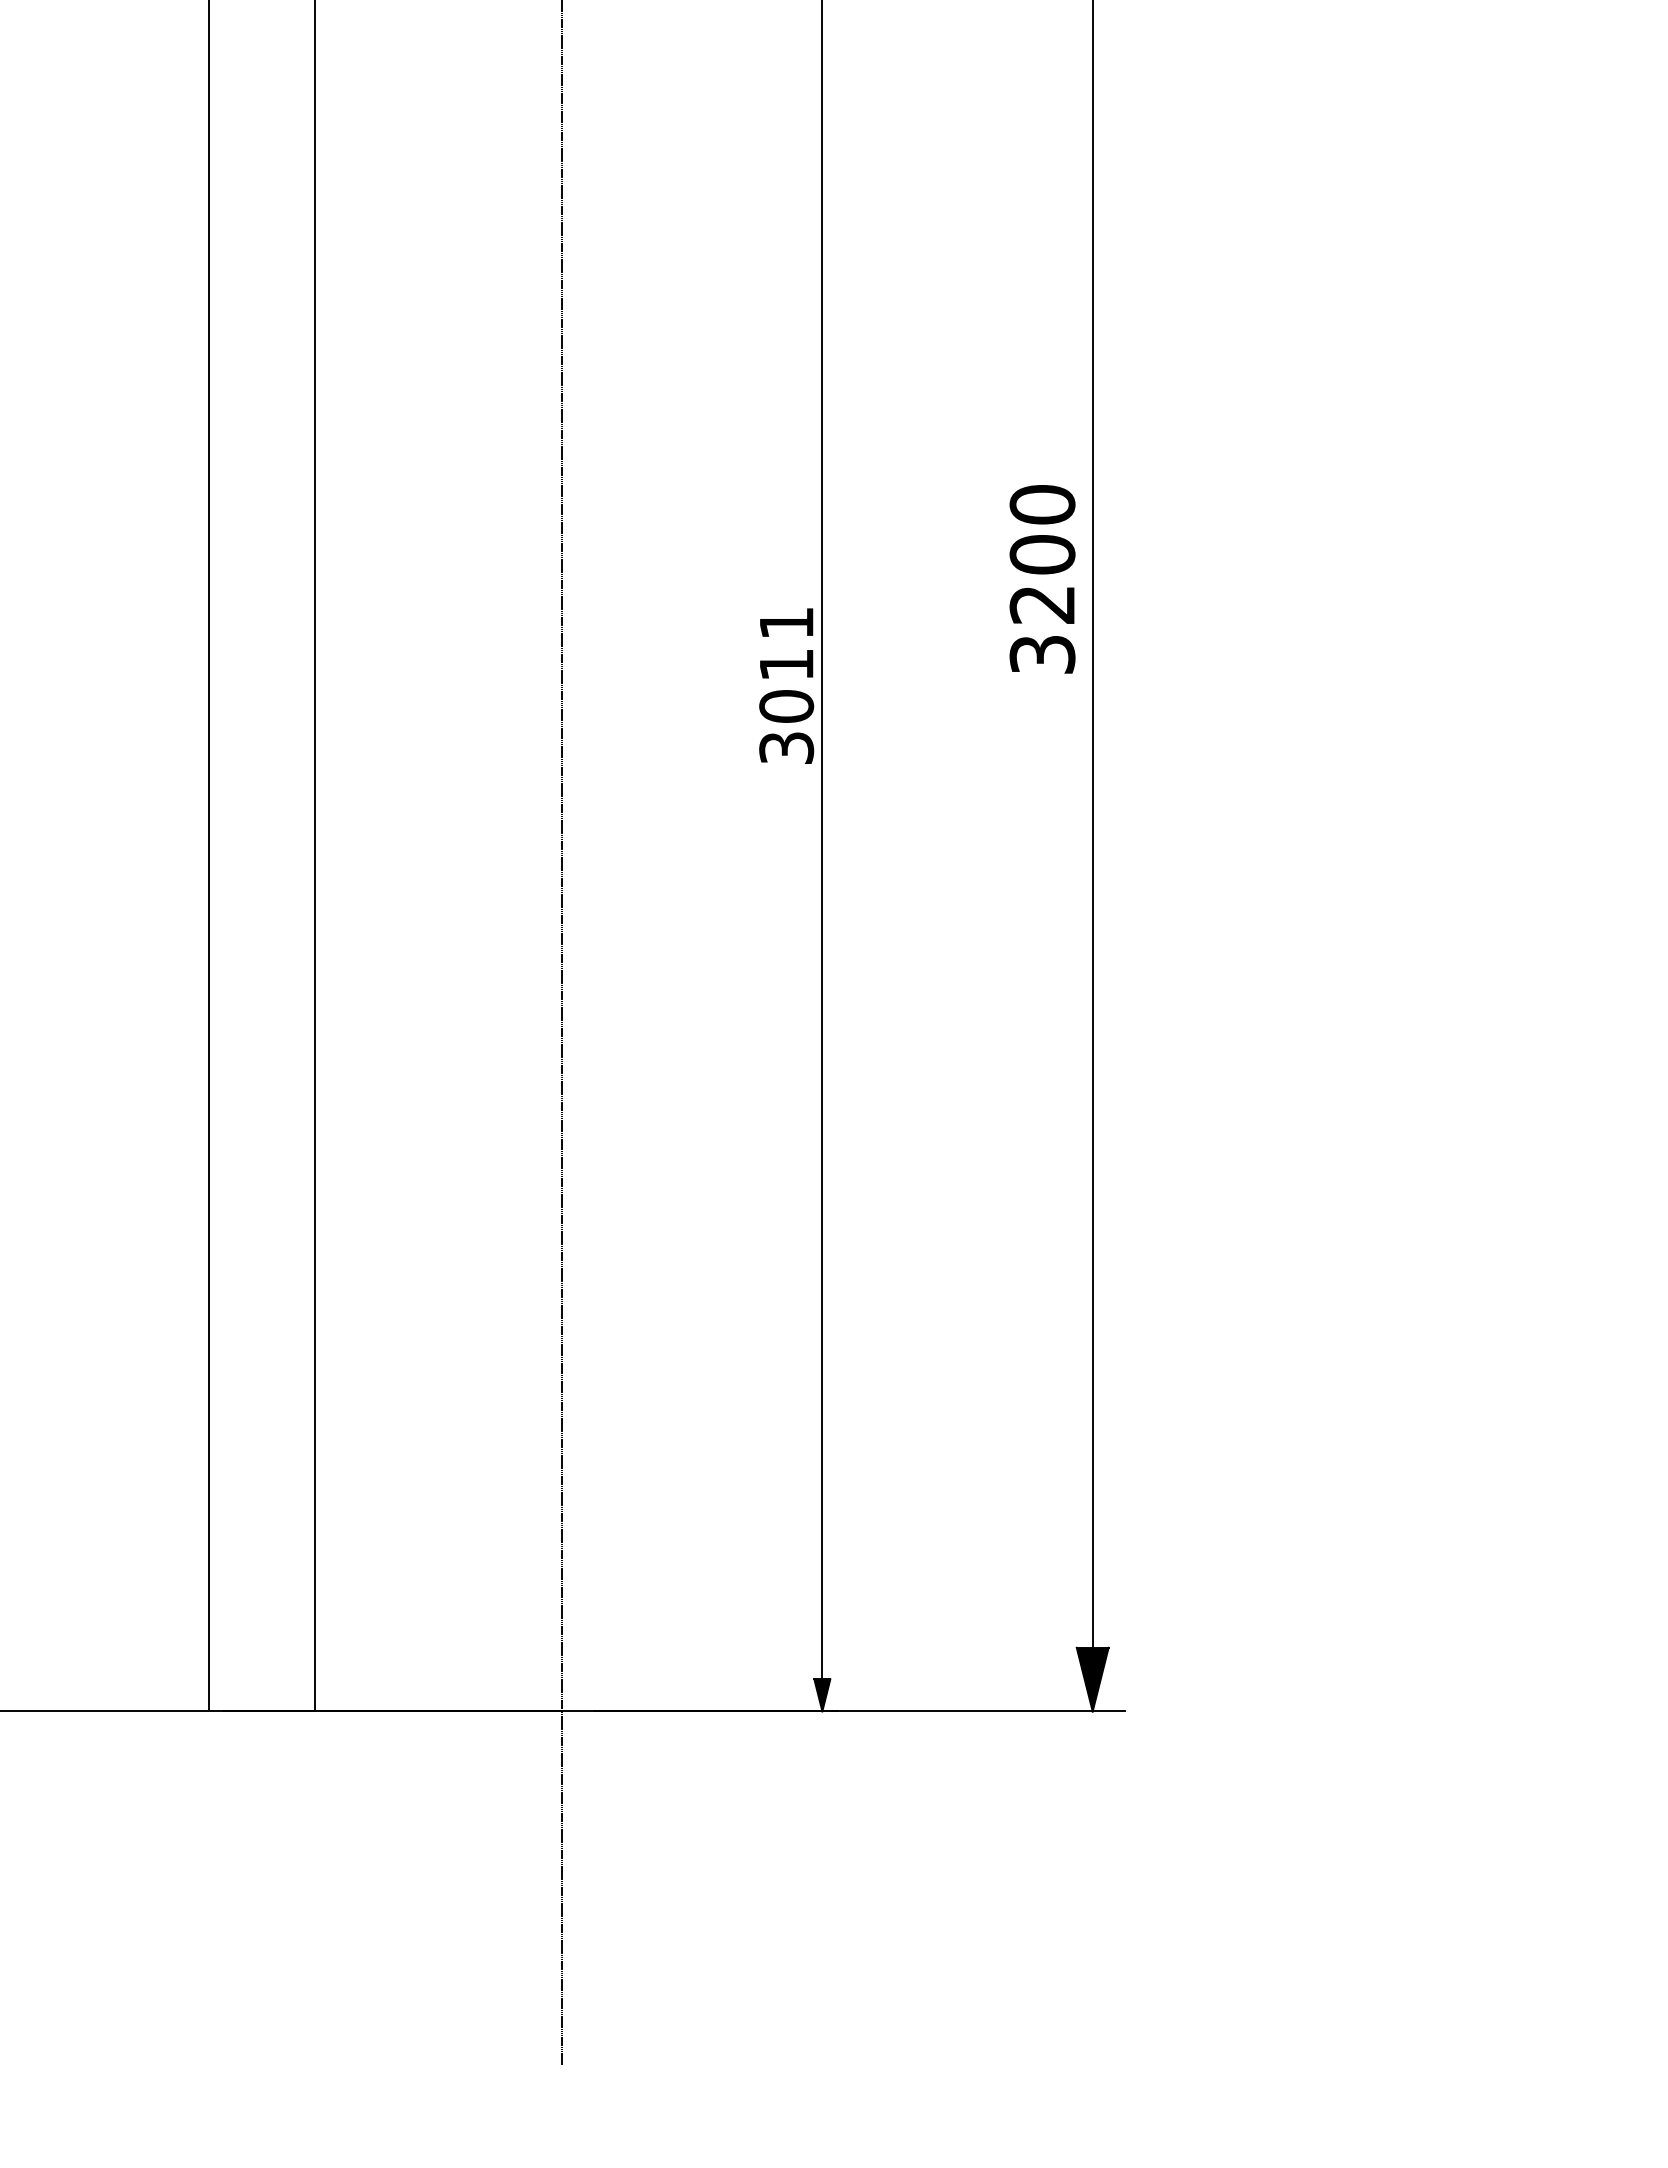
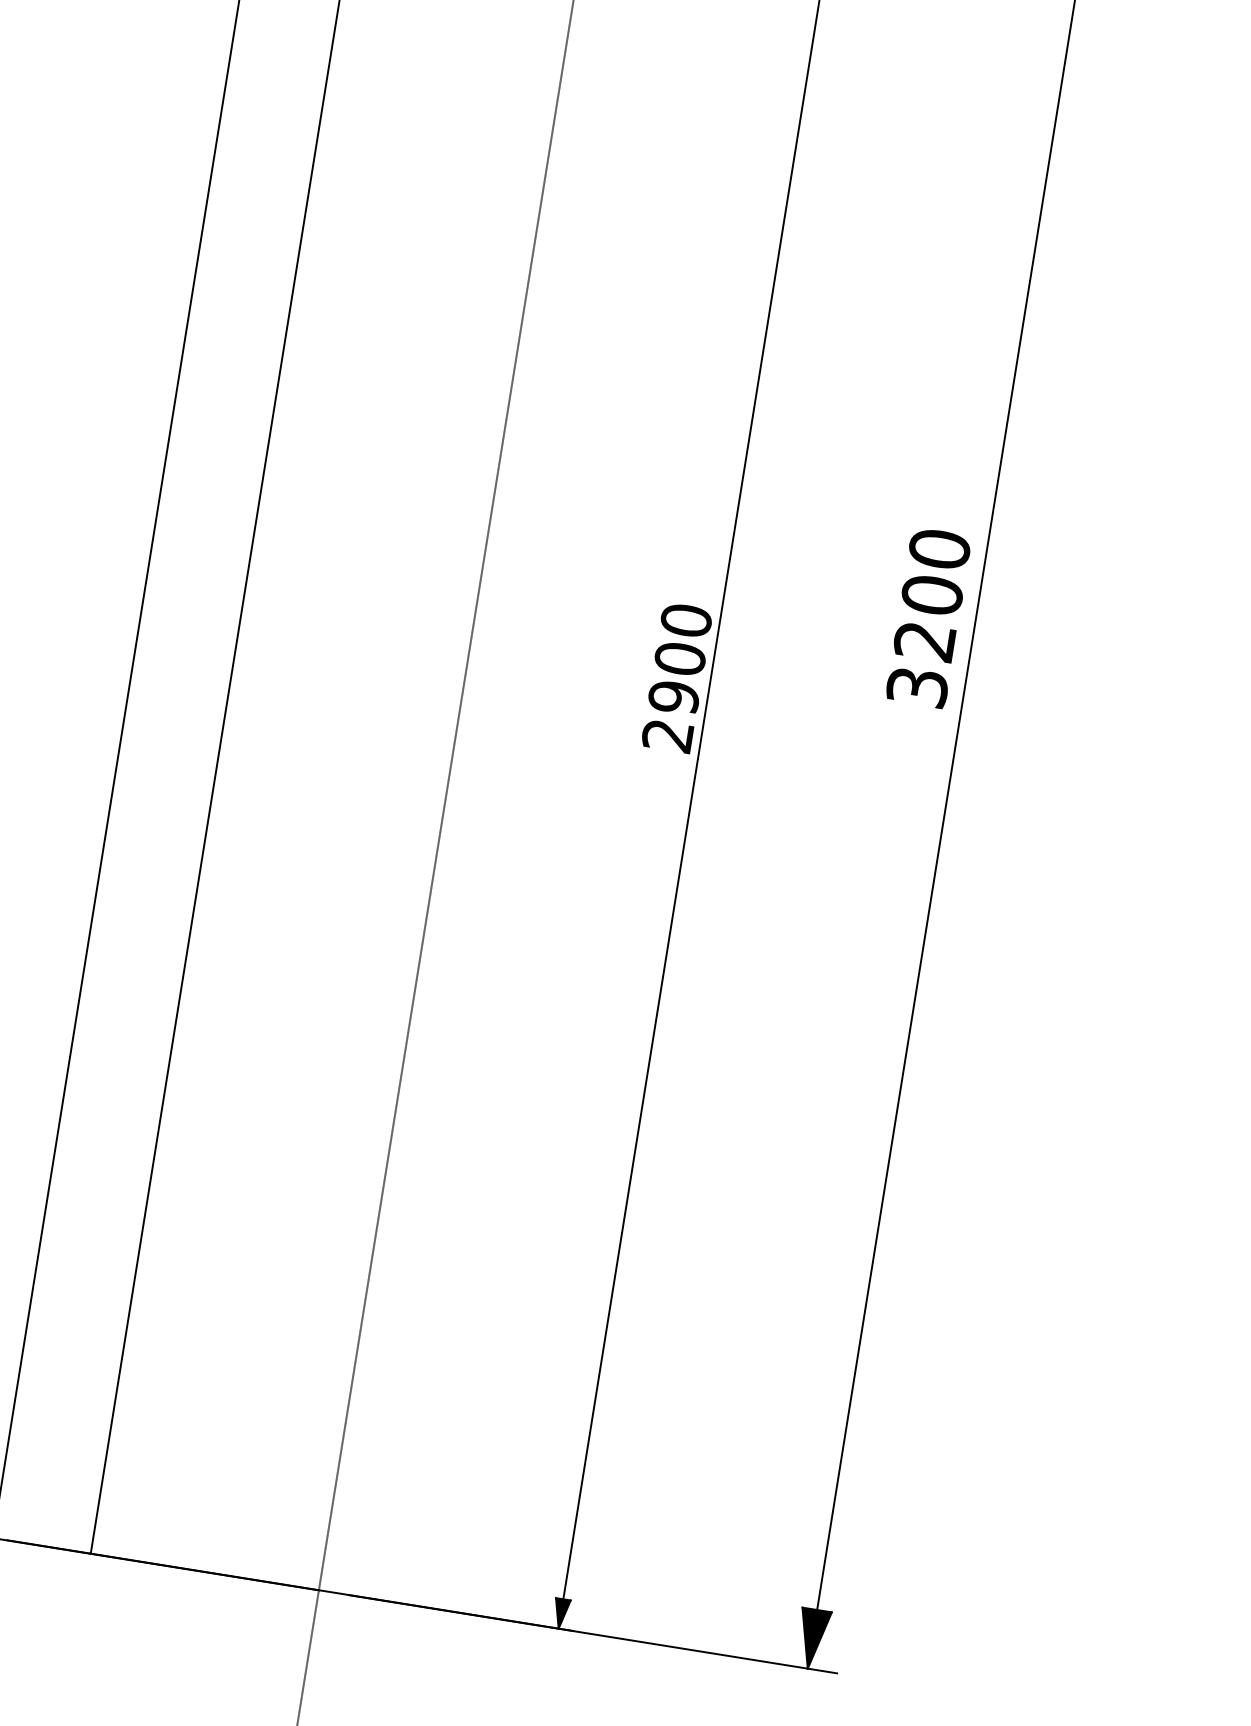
text: (786, 685) -> (677, 677), 3011 -> 2900

